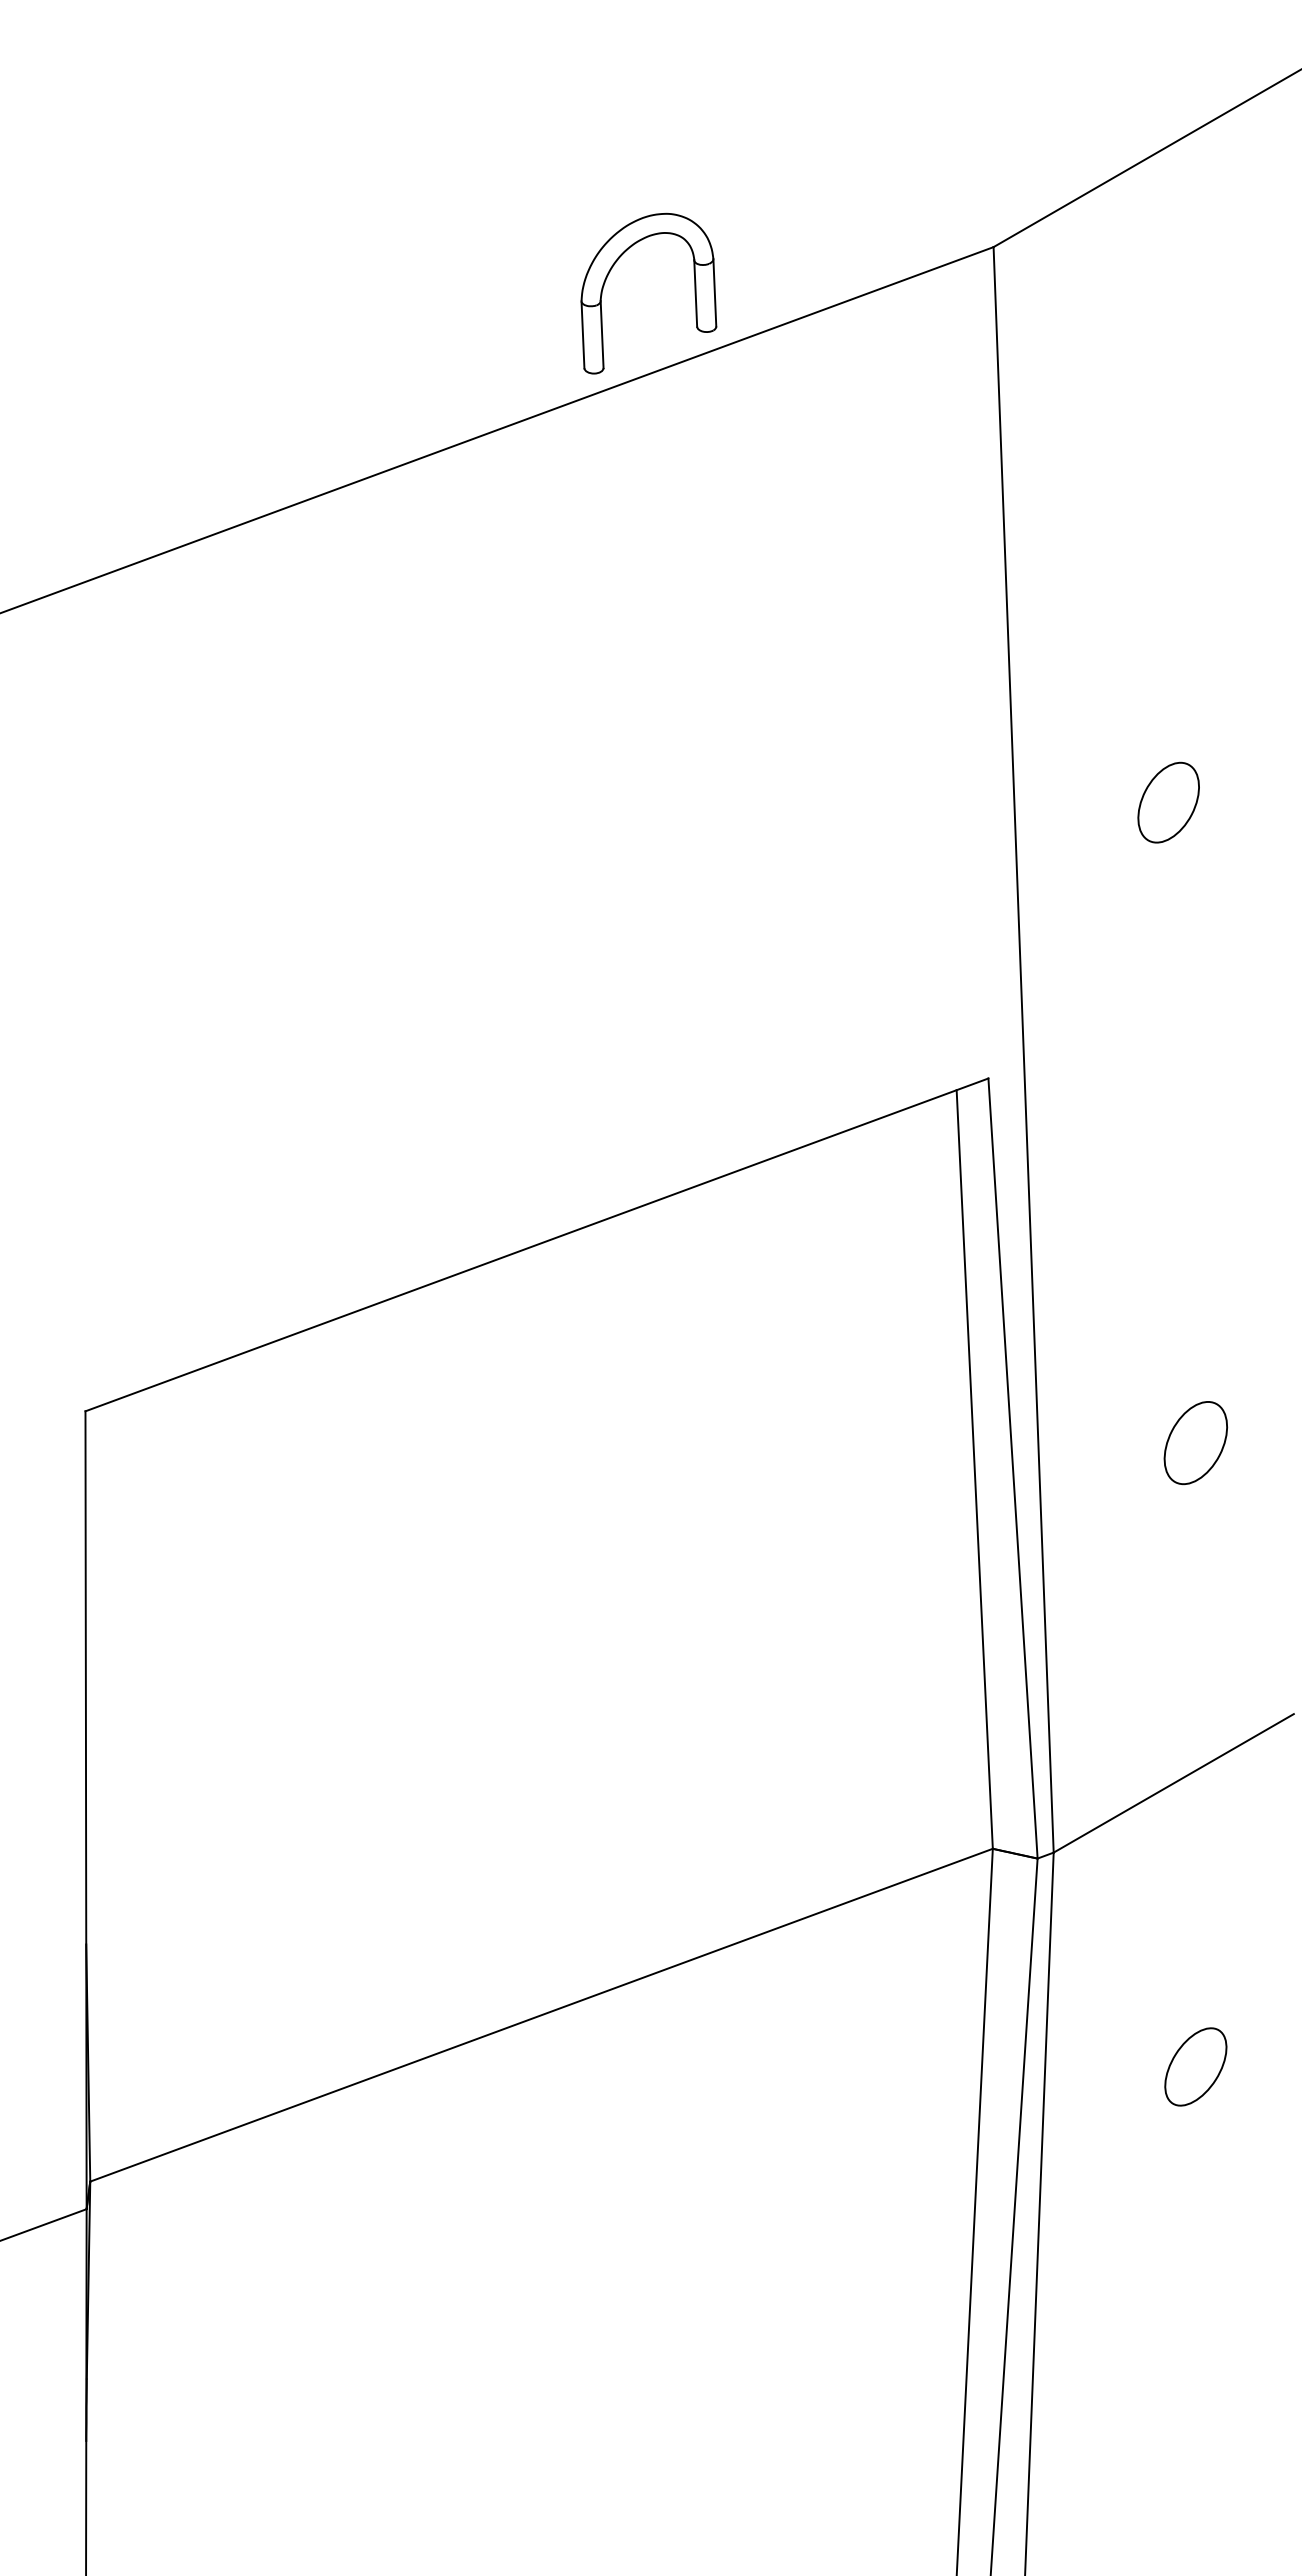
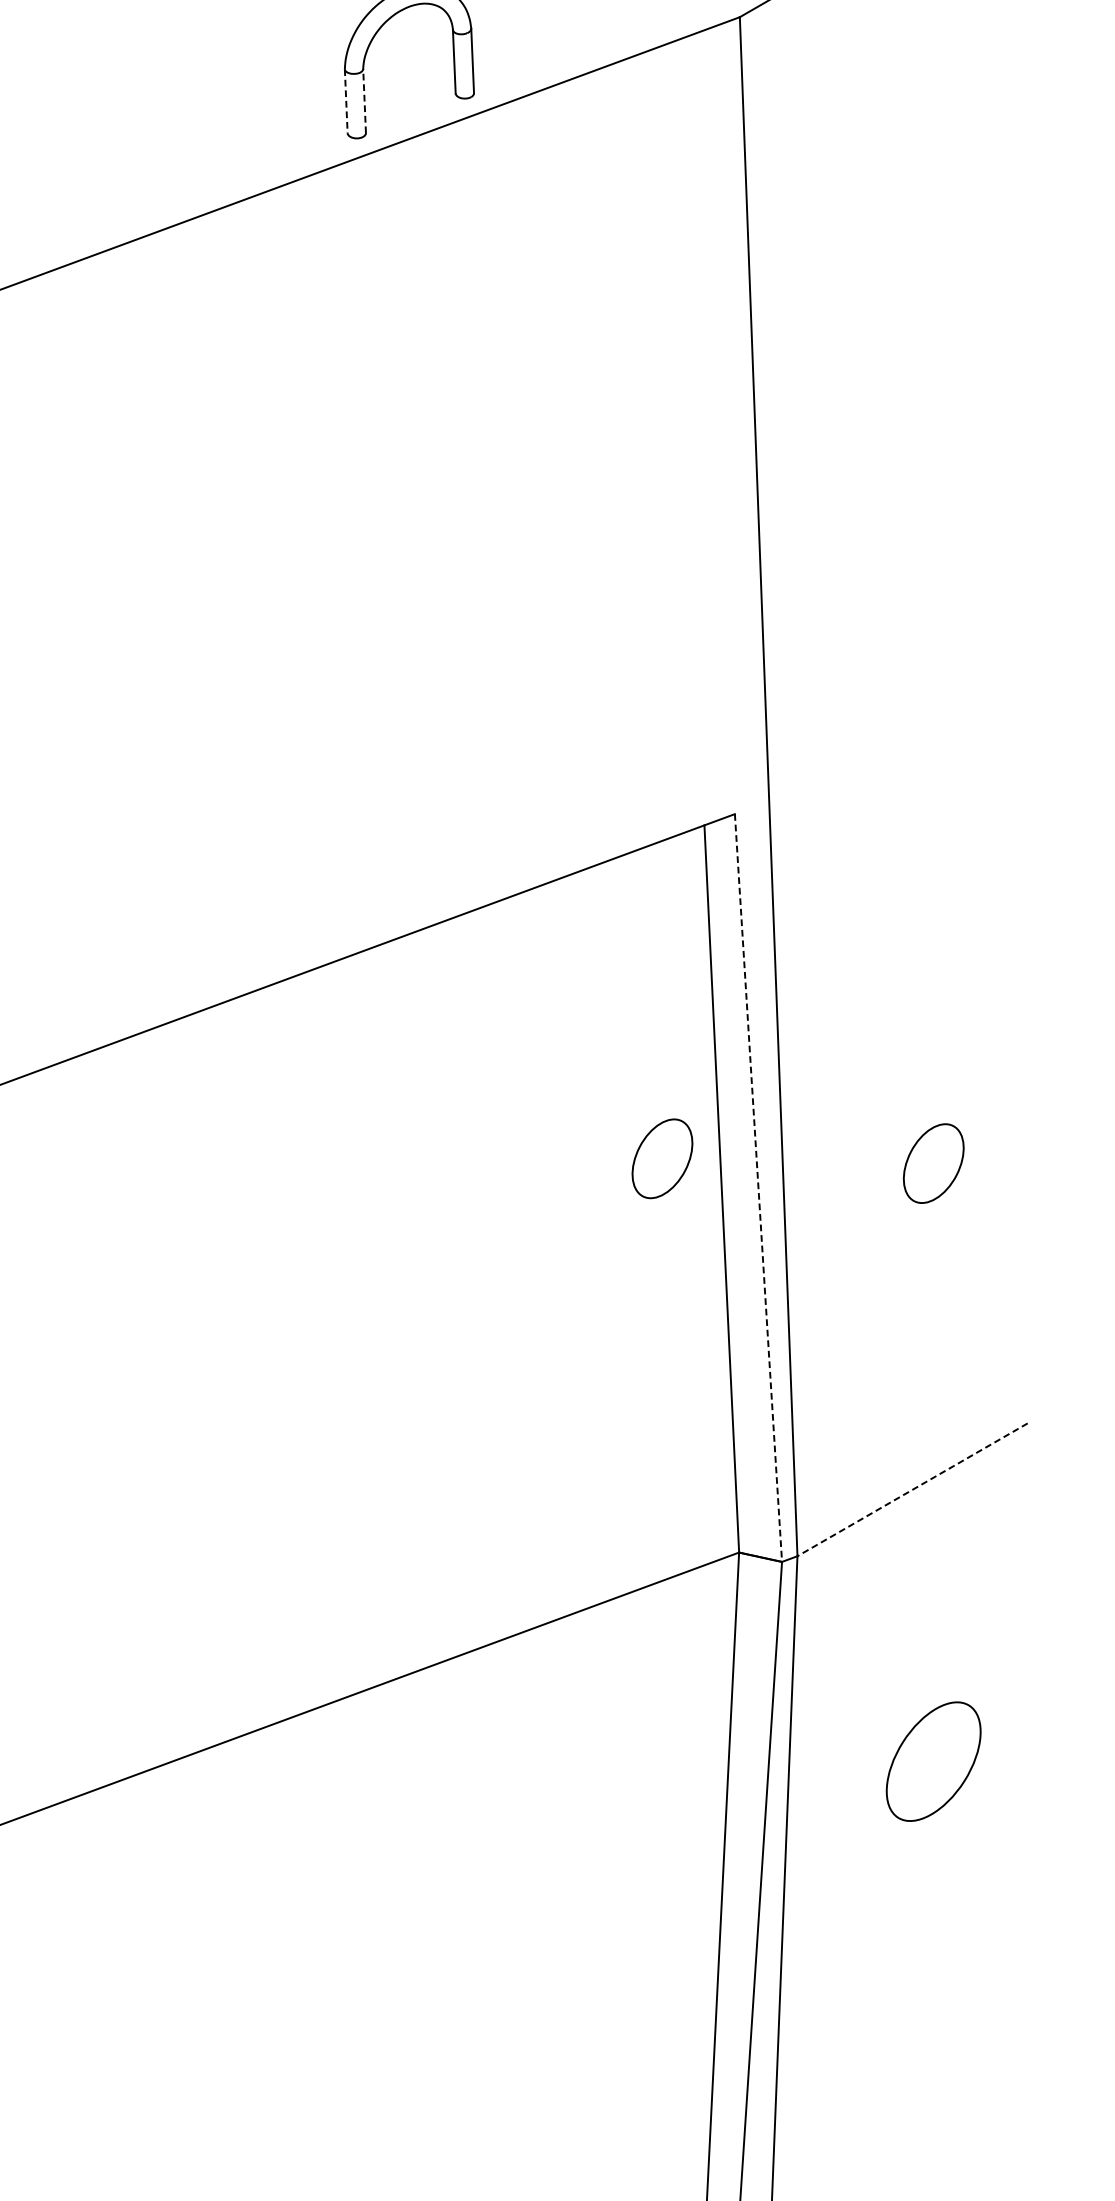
line: (602, 334) -> (364, 100), solid -> dashed
line: (583, 335) -> (346, 101), solid -> dashed
part: (1168, 802) -> (907, 549), removed
part: (912, 1438) -> (662, 1159), added
line: (1013, 1468) -> (758, 1188), solid -> dashed
line: (1173, 1783) -> (912, 1489), solid -> dashed
part: (1195, 2066) -> (933, 1761), size x1.6

